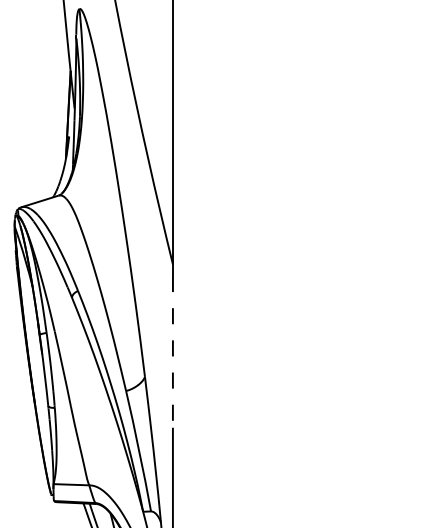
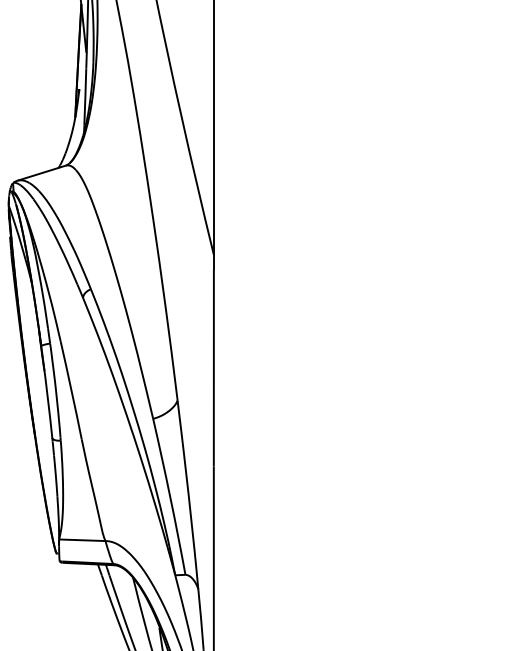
line: (172, 351) -> (213, 367), dashed -> solid

